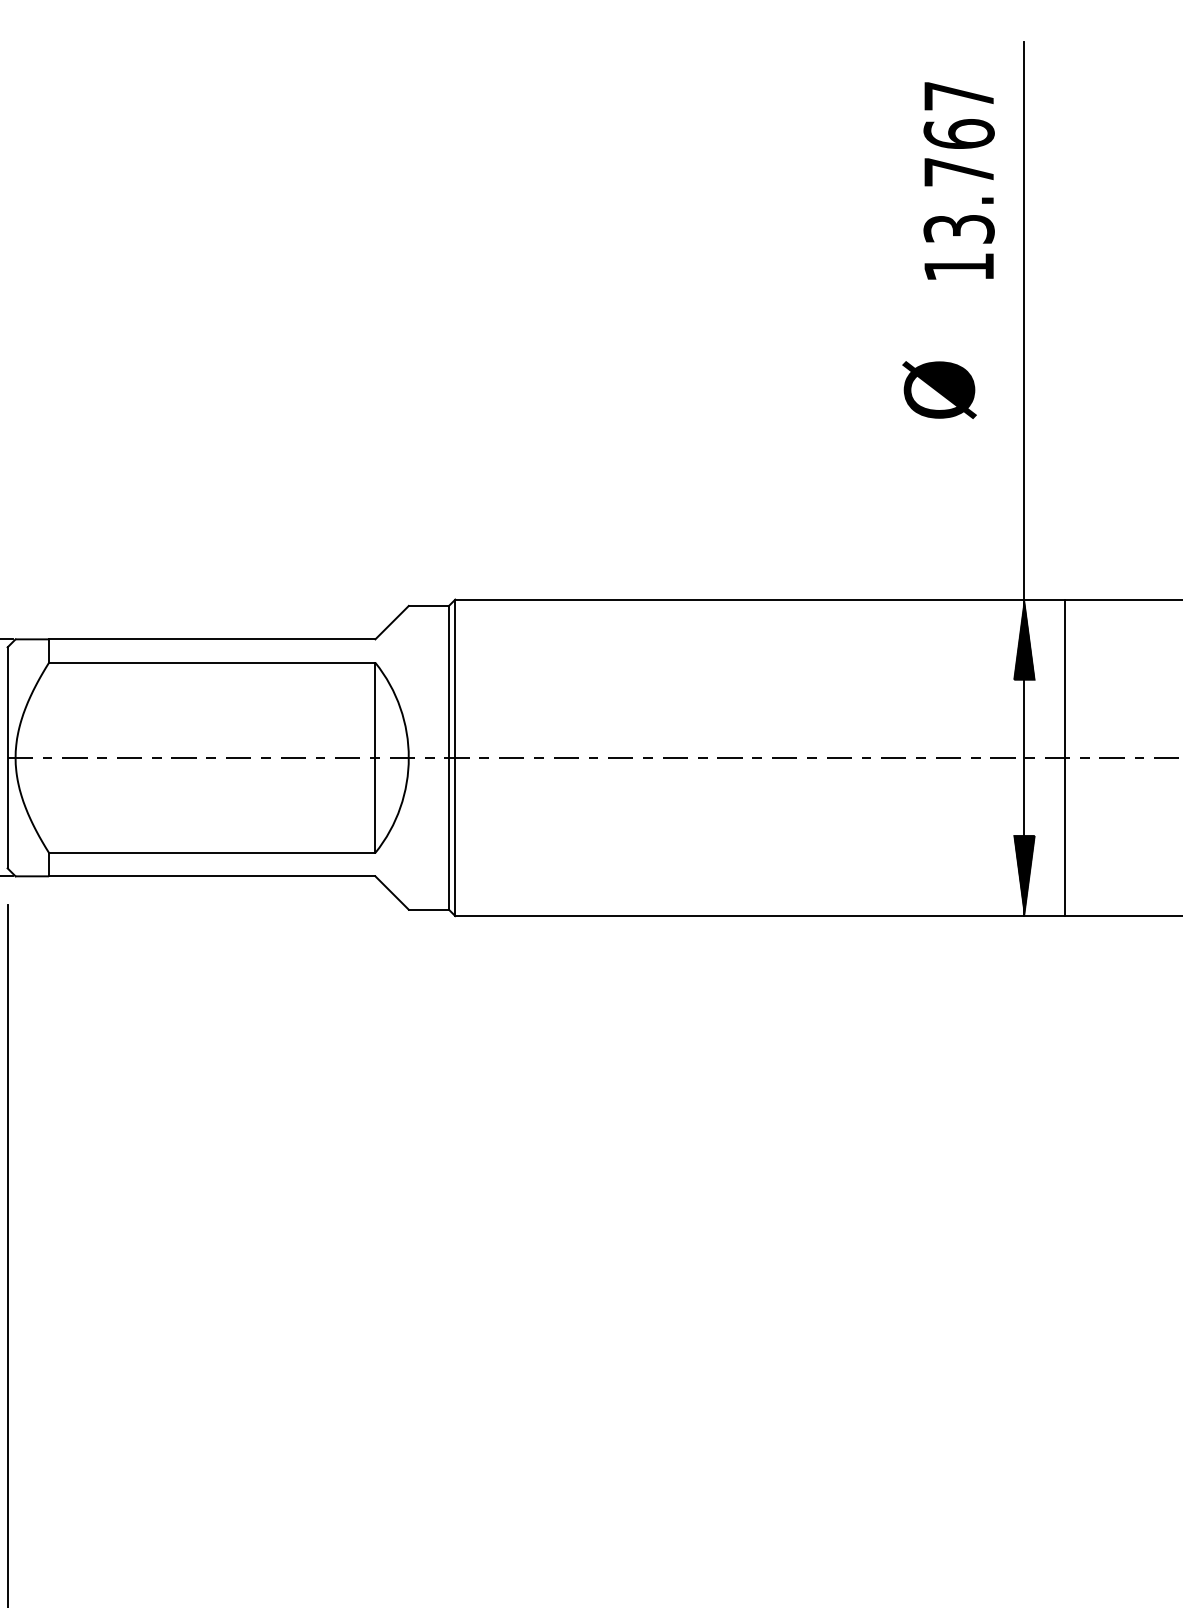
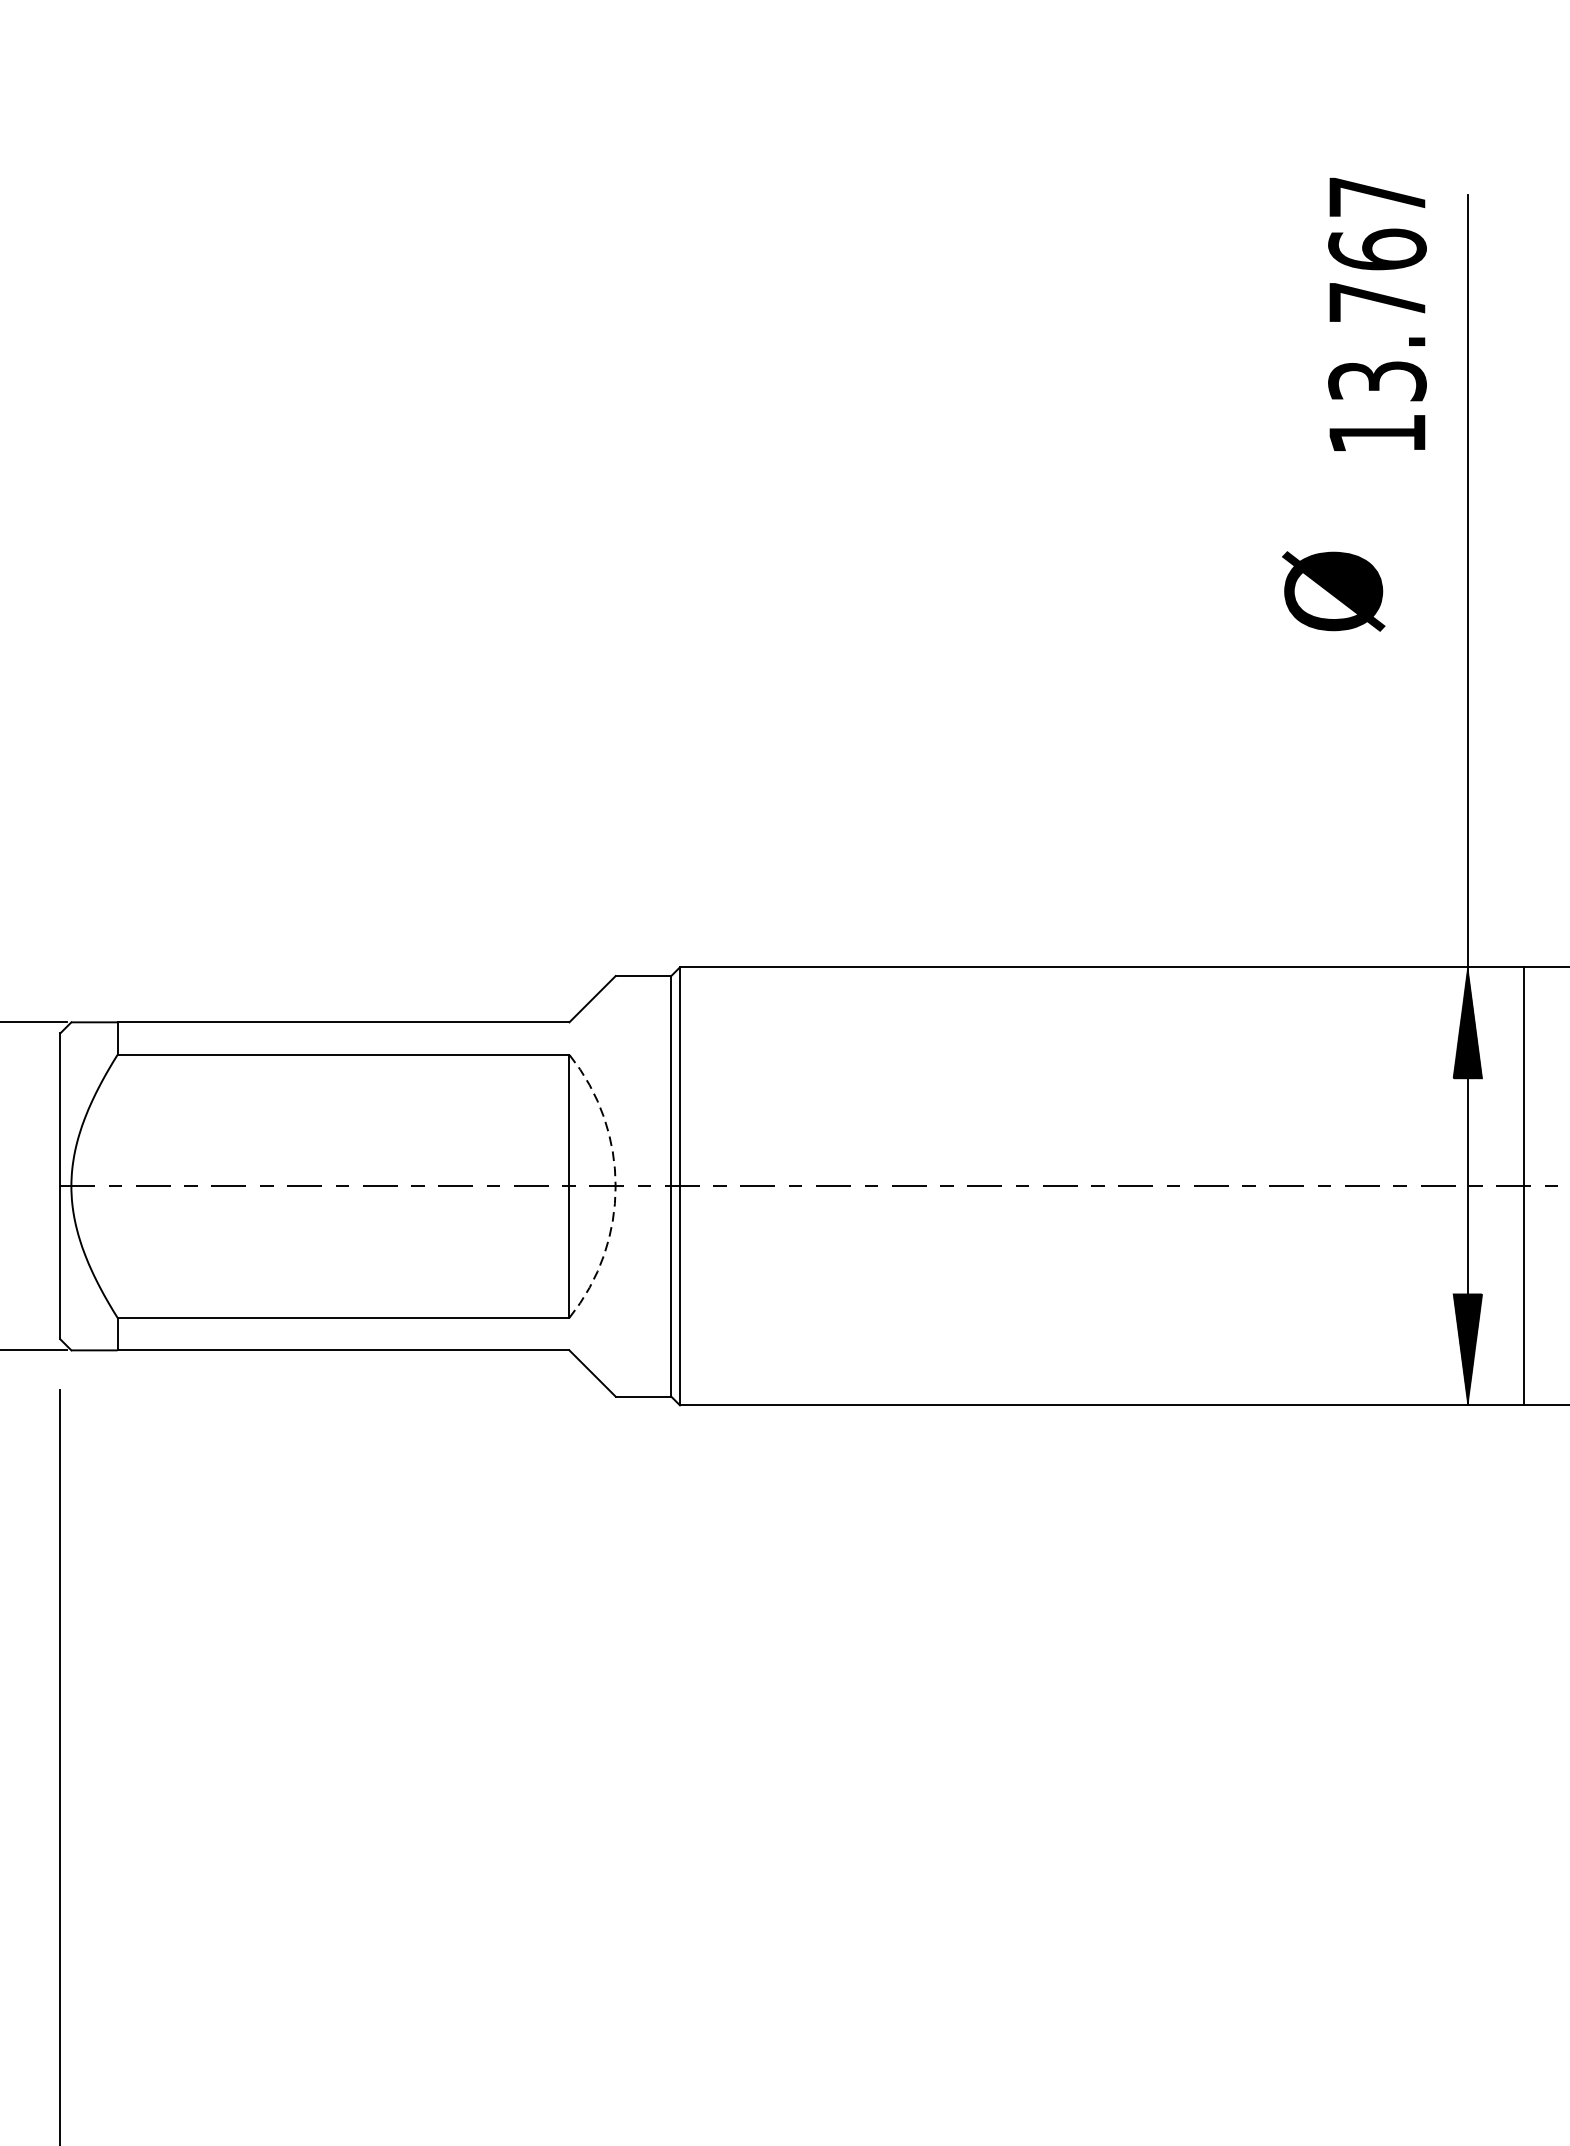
text: (958, 180) -> (1376, 313), moved
text: (939, 389) -> (1333, 590), moved
arc: (408, 757) -> (615, 1185), solid -> dashed

